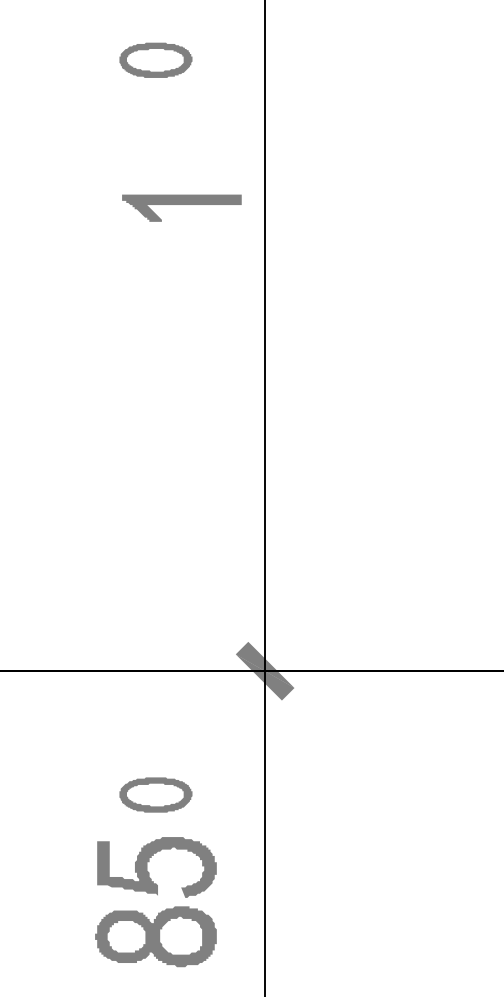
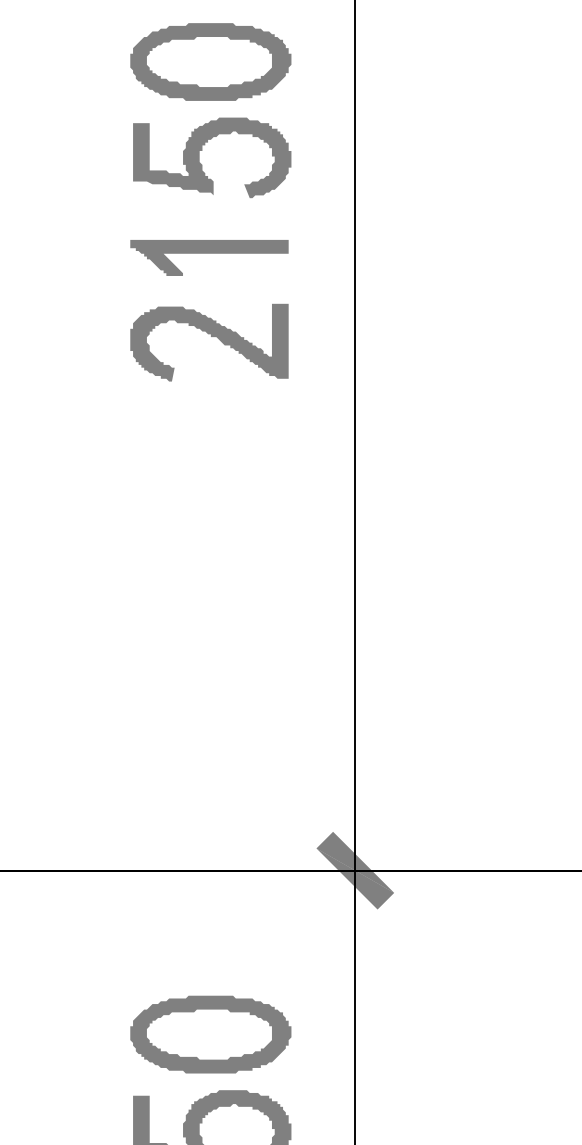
part: (155, 60) -> (210, 62), size x1.67
fill: (156, 132) -> (211, 157), added
part: (181, 207) -> (208, 256), moved
fill: (154, 271) -> (208, 341), added
part: (155, 794) -> (210, 1033), size x1.67

